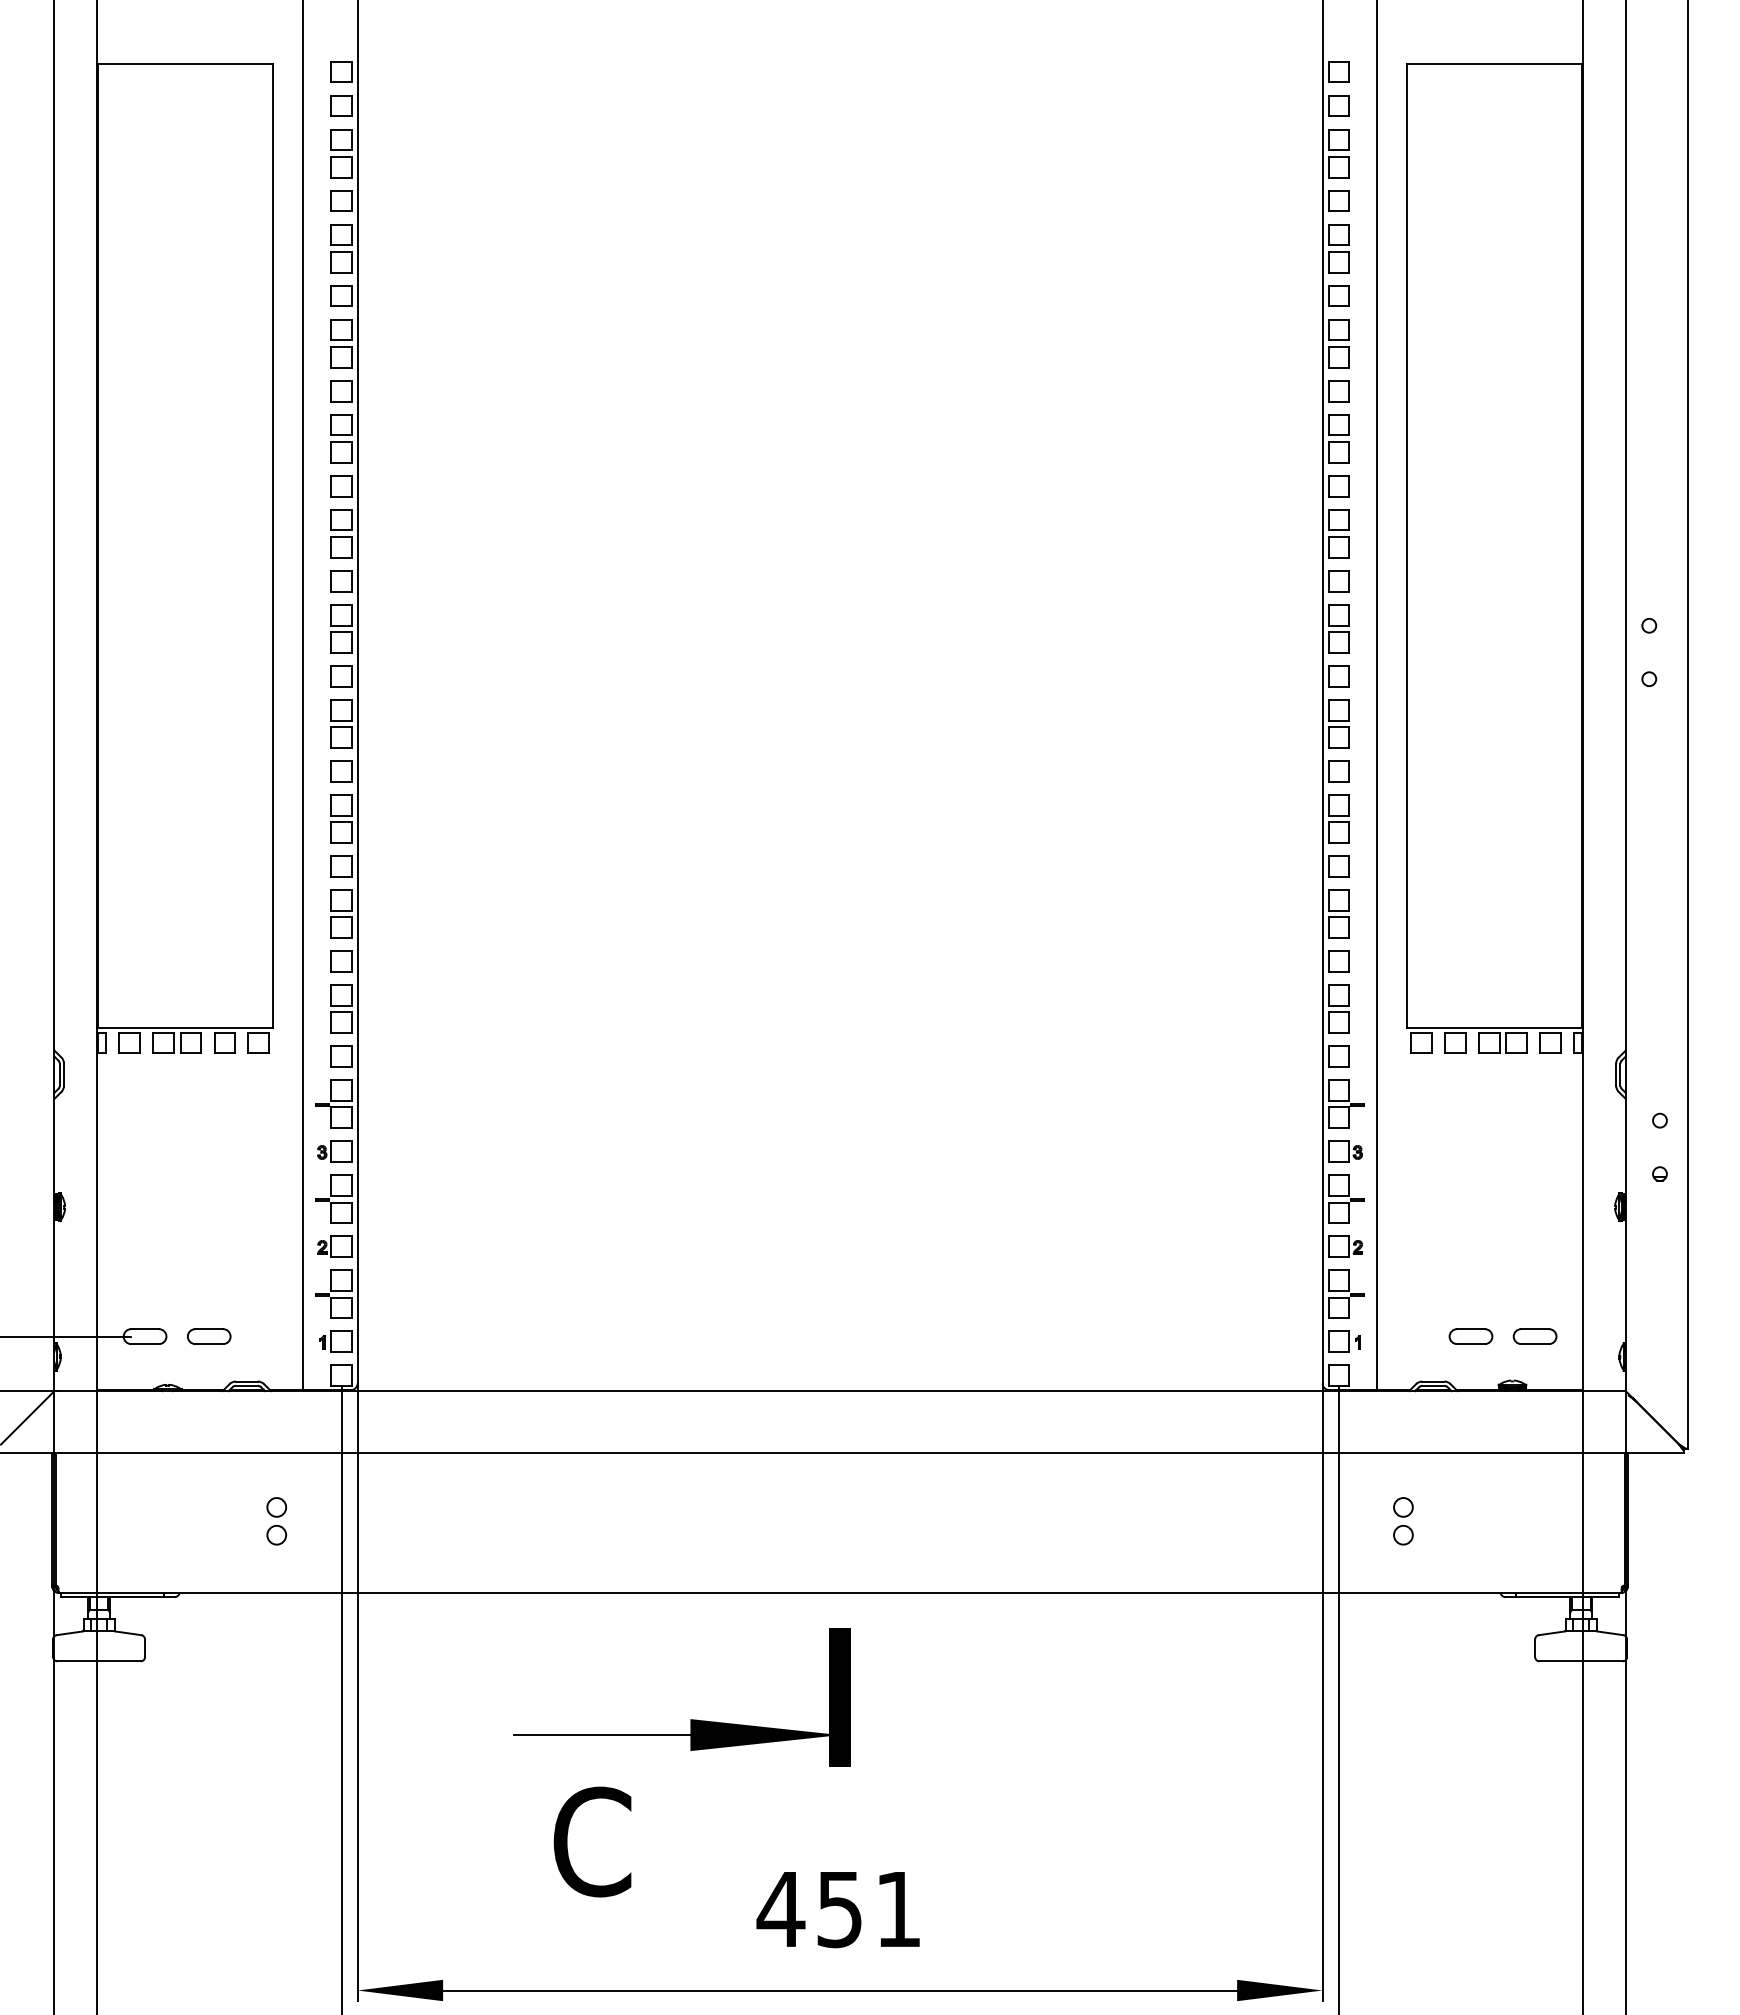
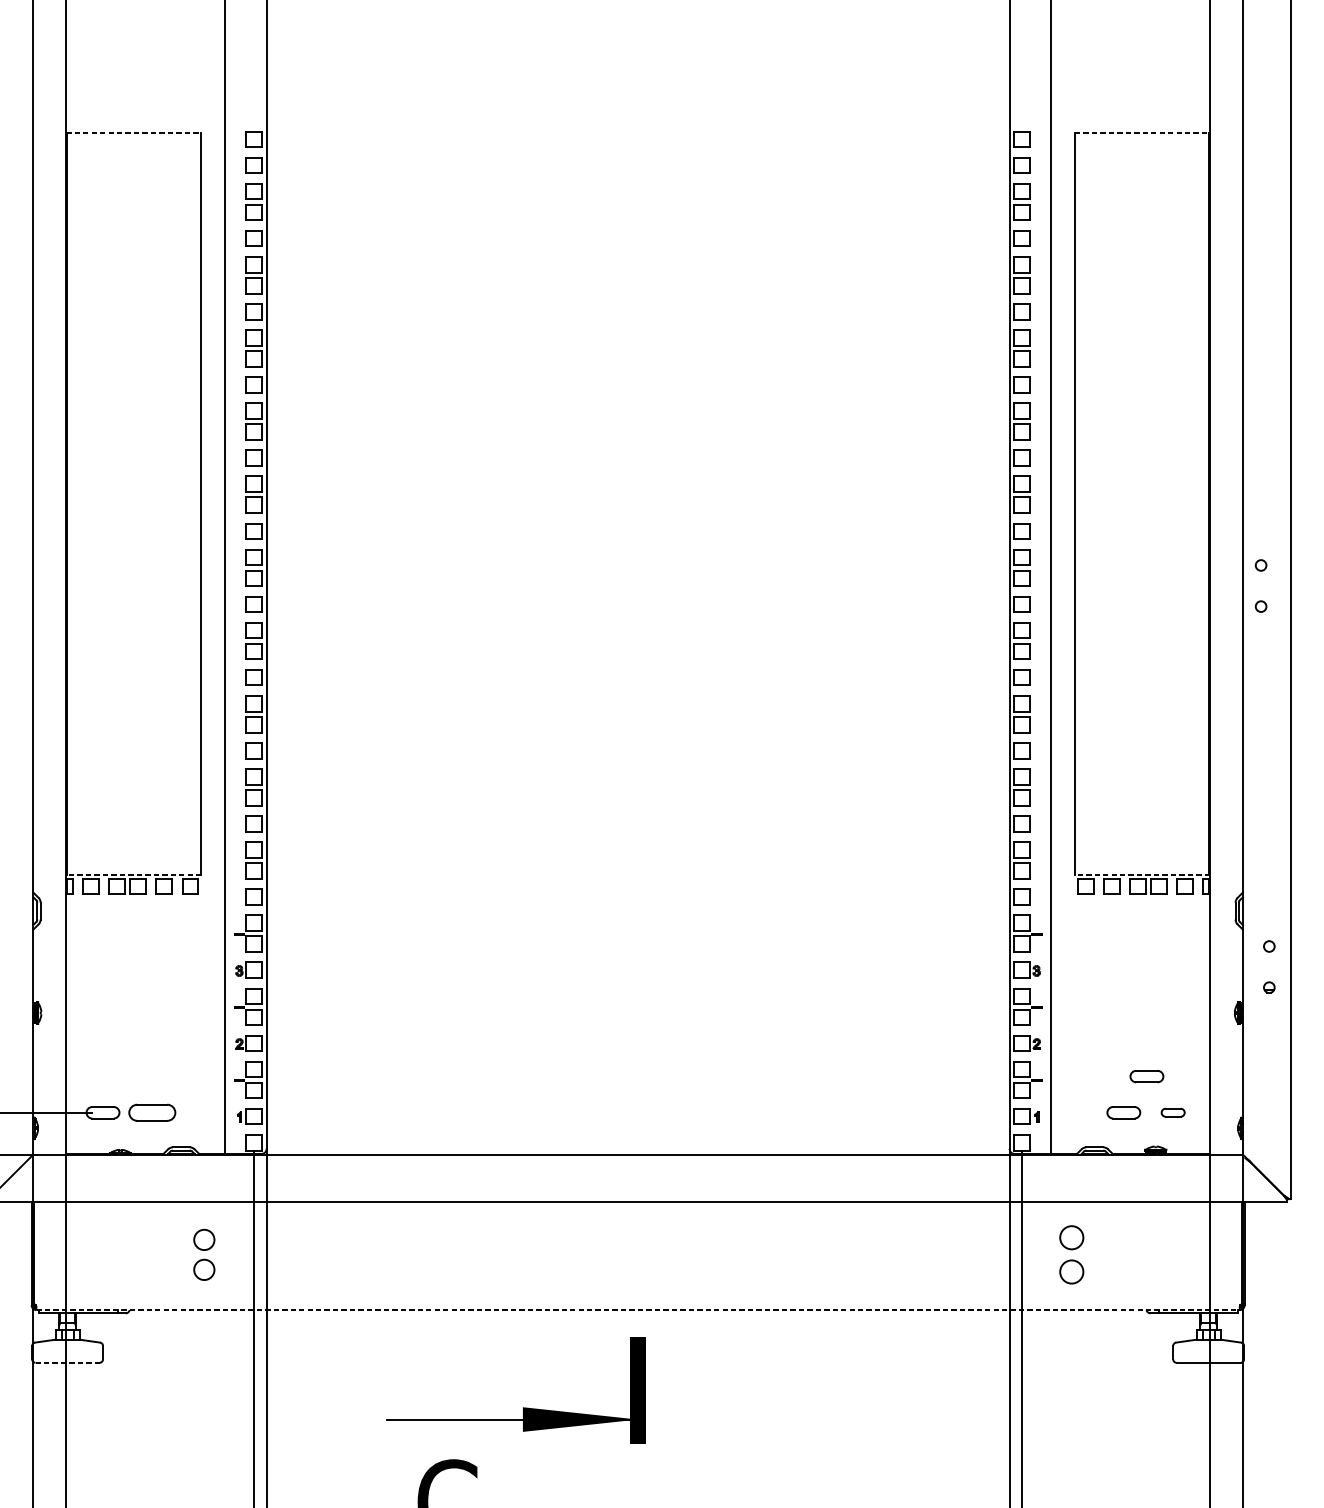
line: (185, 63) -> (134, 132), solid -> dashed
line: (1495, 63) -> (1142, 132), solid -> dashed
line: (185, 1027) -> (134, 874), solid -> dashed
line: (1495, 1027) -> (1142, 874), solid -> dashed
part: (1500, 1289) -> (1146, 1076), added
part: (209, 1336) -> (152, 1112), size x1.4
part: (1534, 1336) -> (1172, 1112), size x0.7
part: (276, 1521) -> (204, 1255), size x1.4
part: (1403, 1521) -> (1071, 1255), size x1.6
line: (840, 1592) -> (638, 1309), solid -> dashed
line: (99, 1661) -> (67, 1362), solid -> dashed

